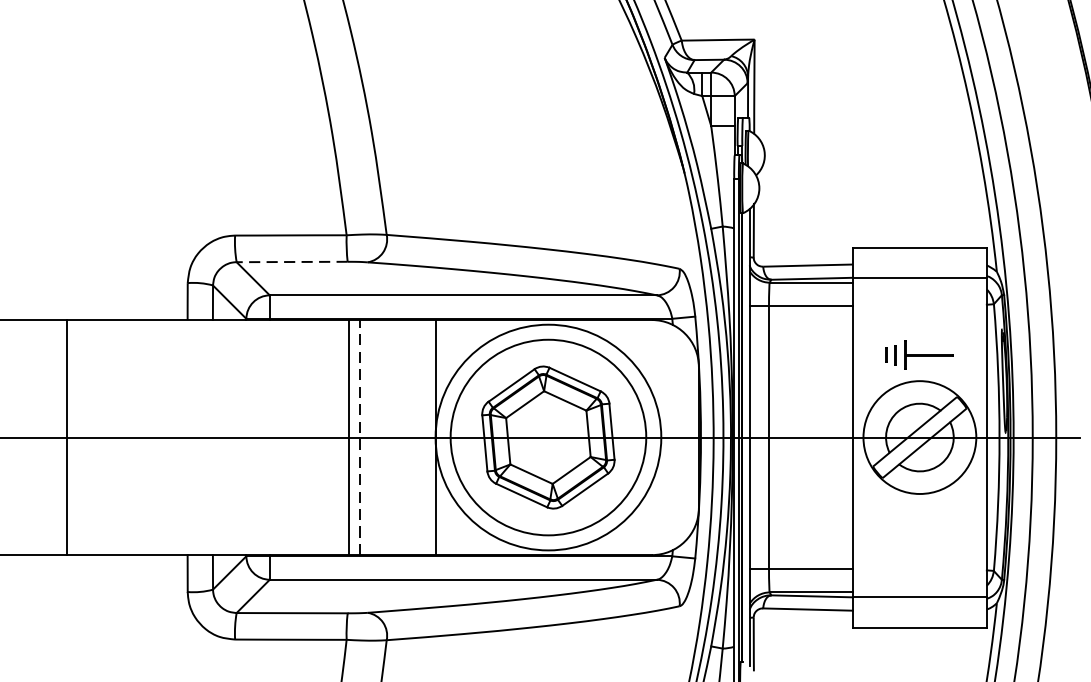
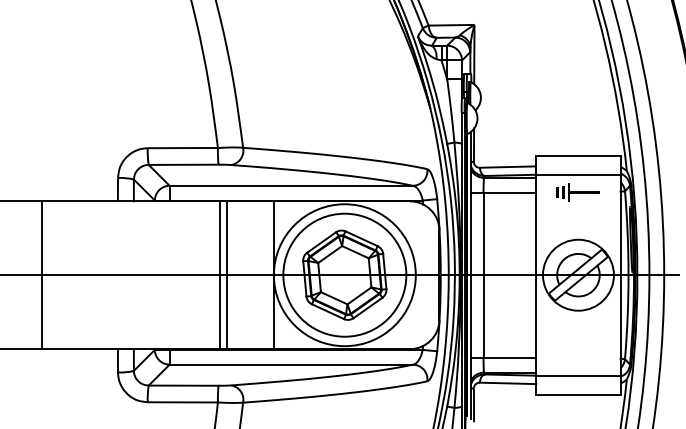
line: (291, 261) -> (183, 164), dashed -> solid
part: (918, 355) -> (577, 192), moved
line: (360, 437) -> (226, 275), dashed -> solid

